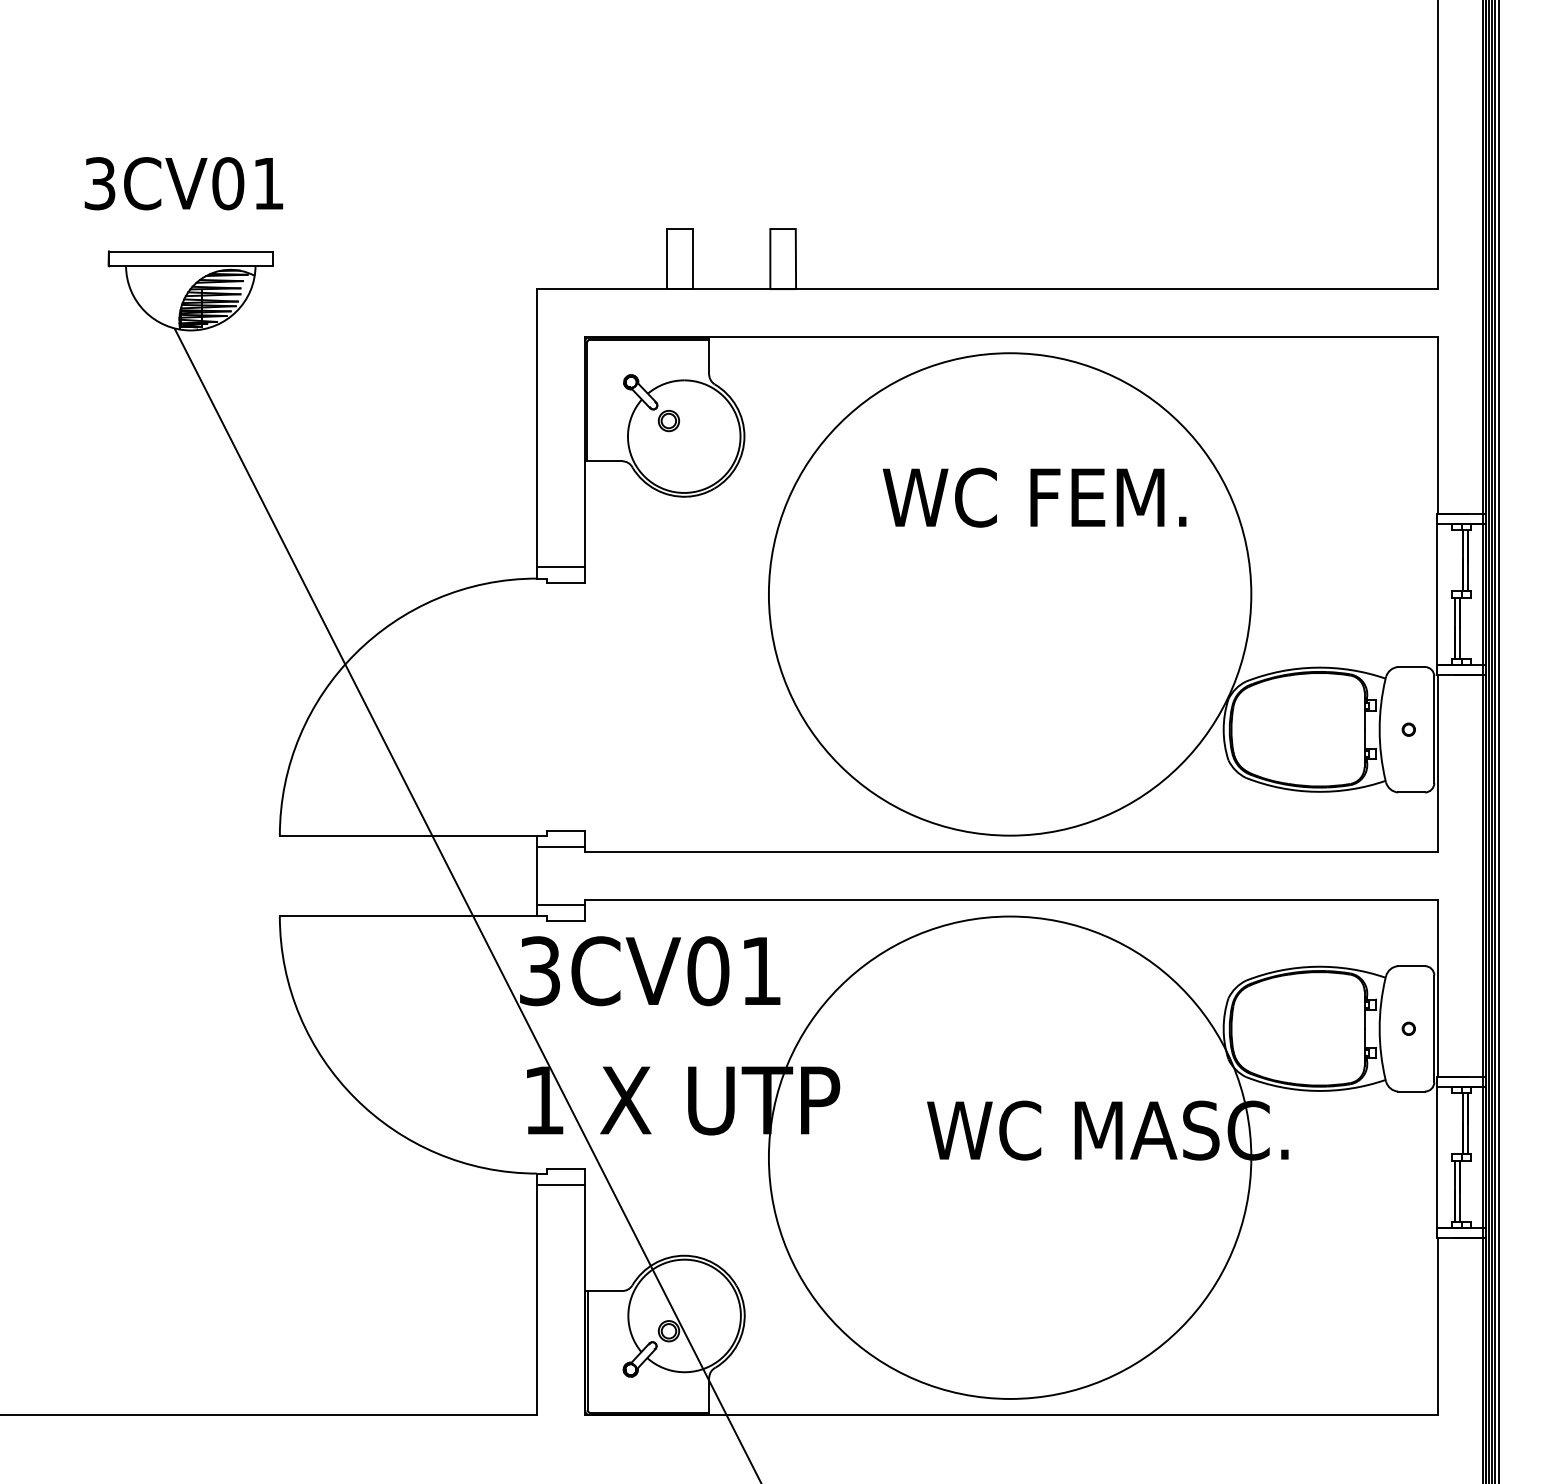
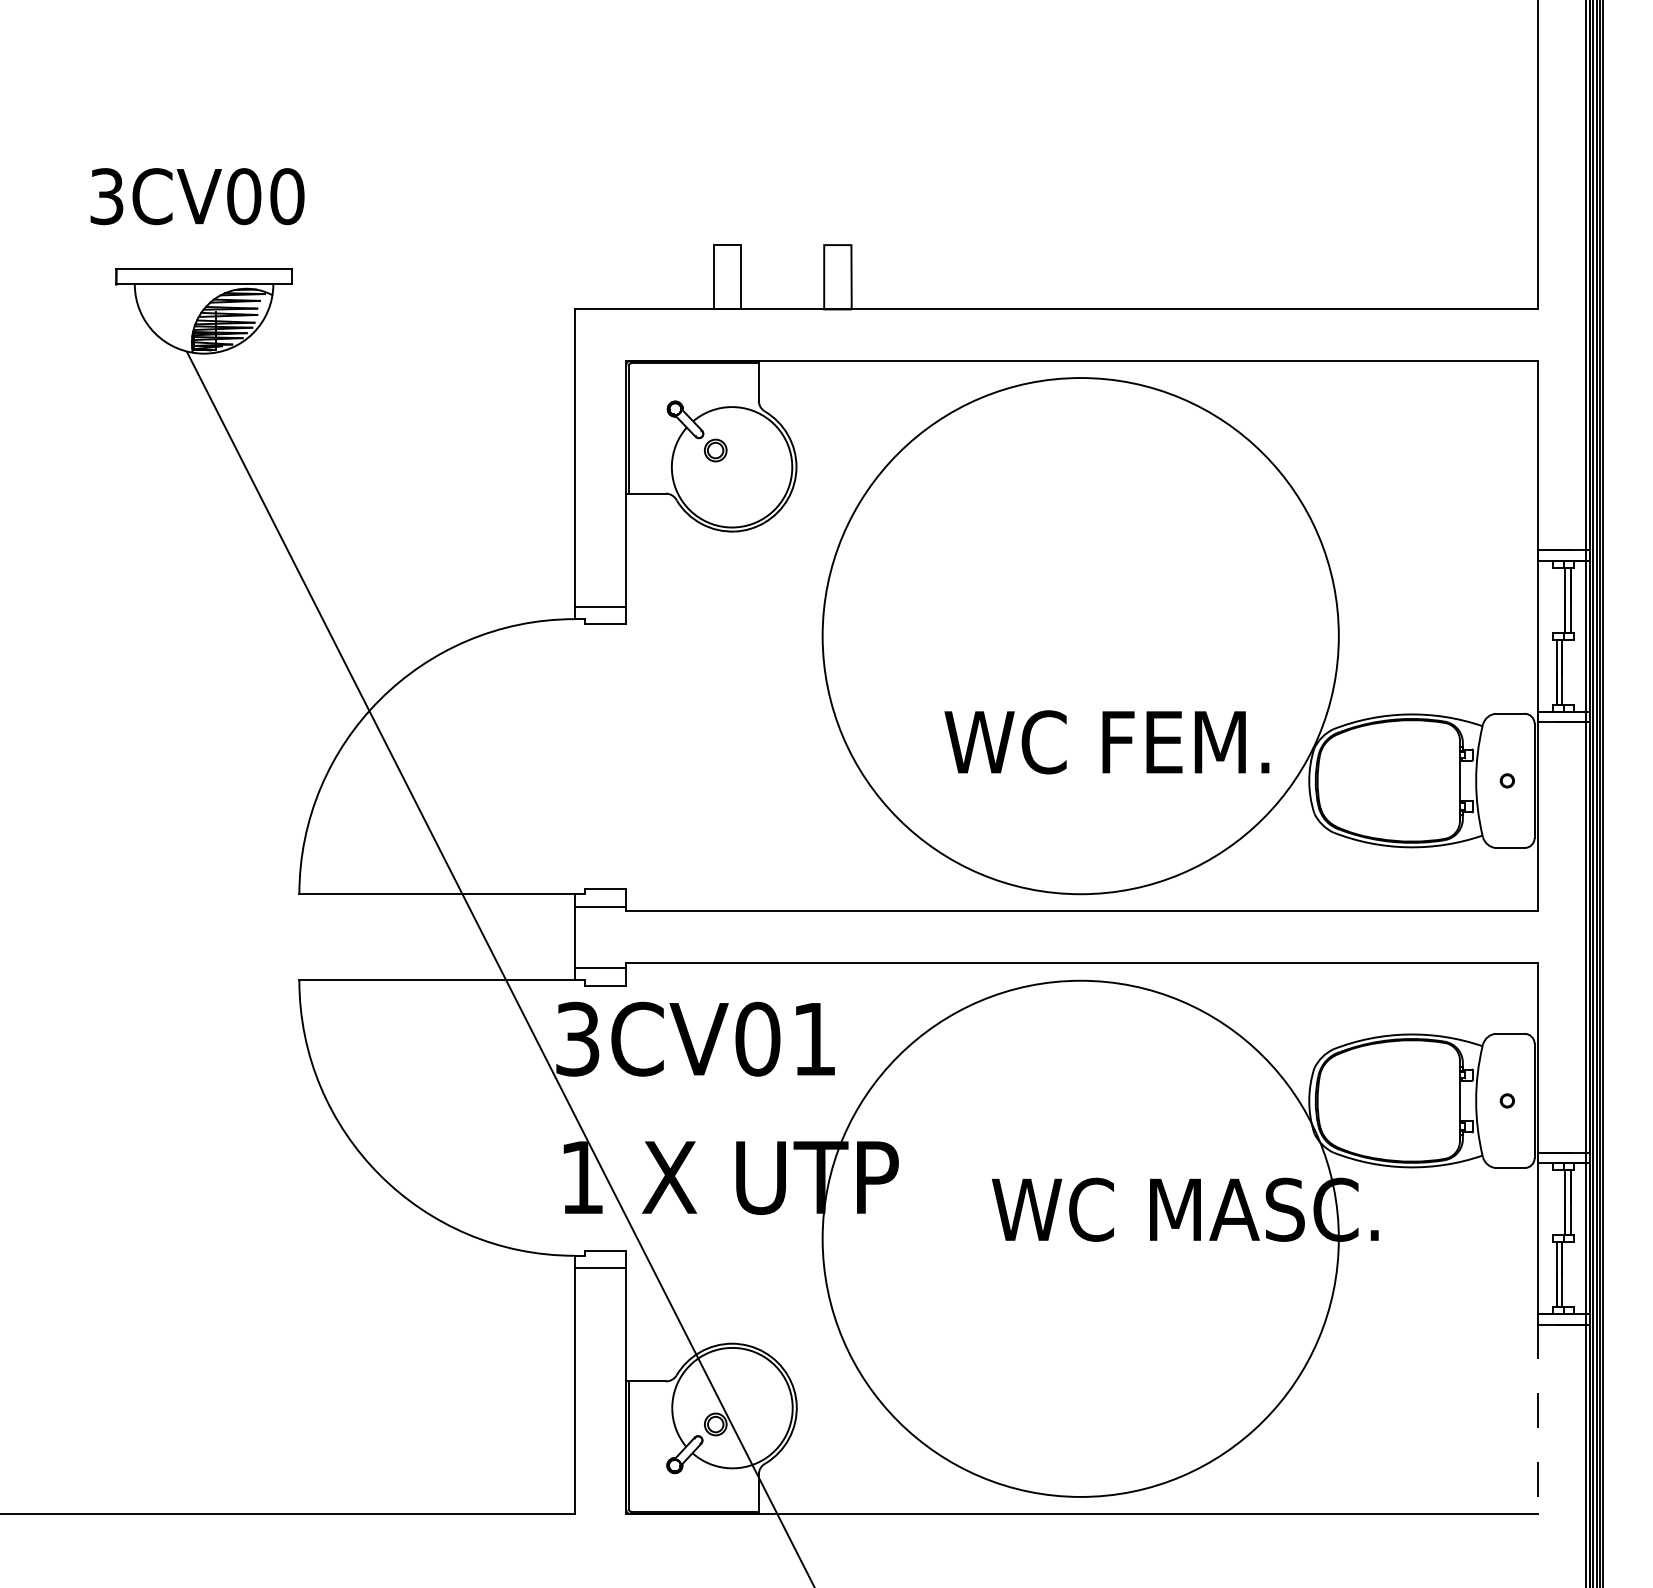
text: (268, 183) -> (287, 196), 3CV01 -> 3CV00
text: (1034, 497) -> (1106, 742), moved
line: (1437, 1326) -> (1538, 1419), solid -> dashed

